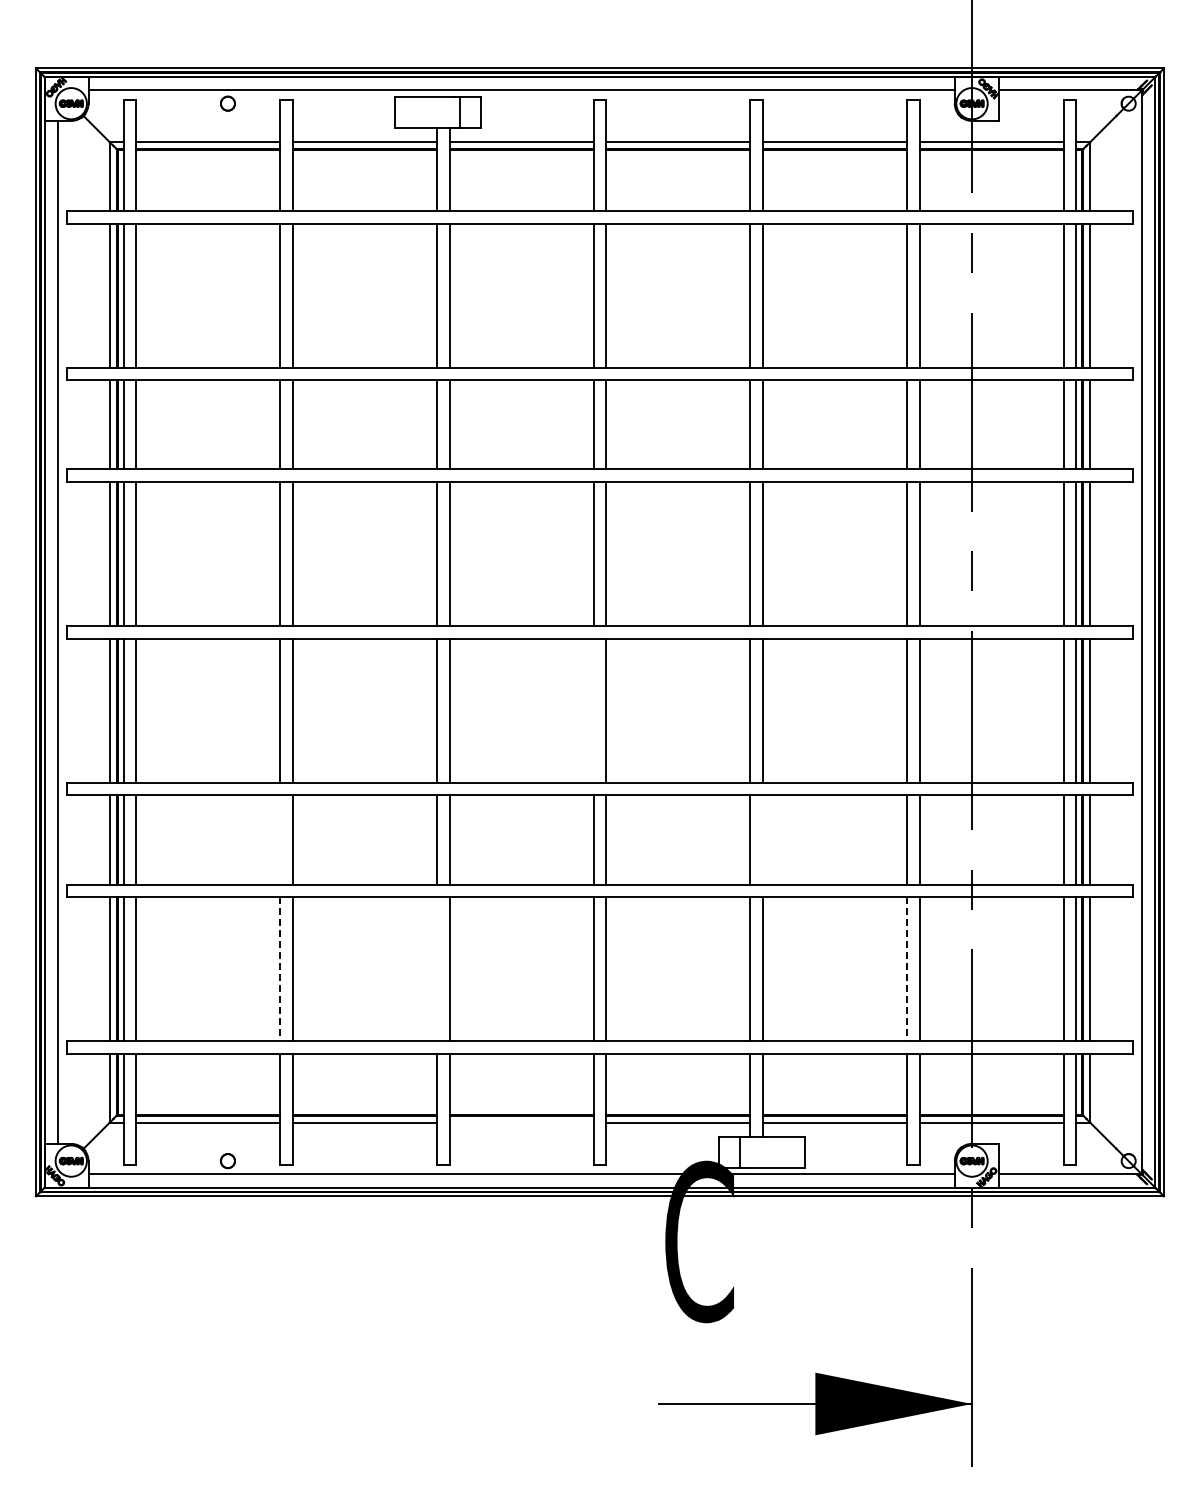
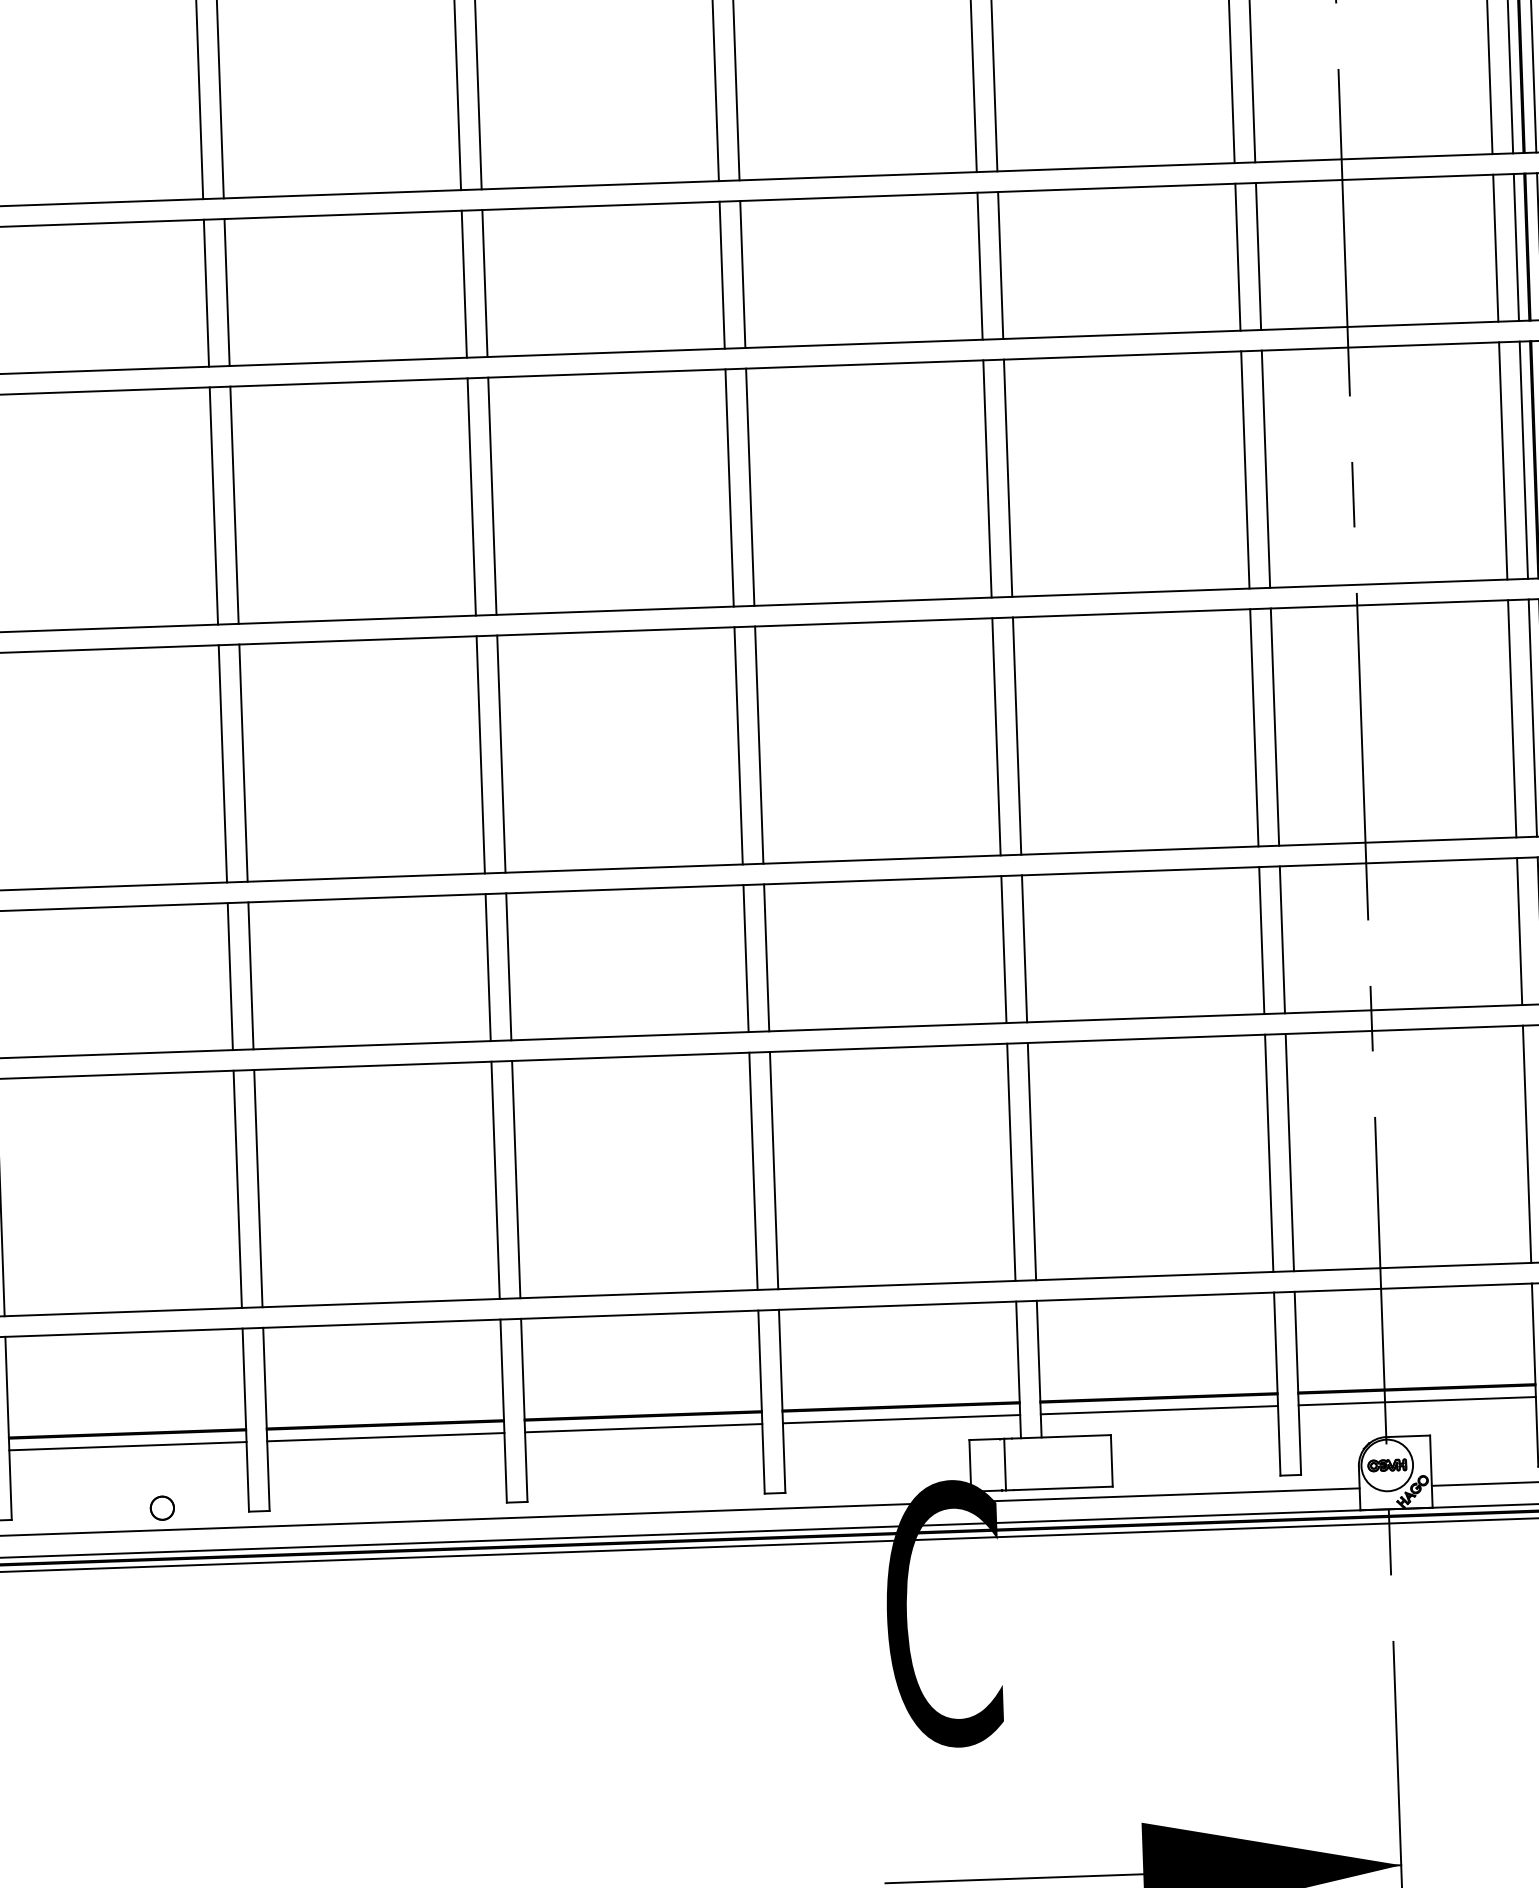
line: (593, 710) -> (738, 745), added
line: (280, 839) -> (230, 975), added
line: (762, 839) -> (1023, 948), added
line: (280, 969) -> (237, 1189), dashed -> solid
line: (437, 969) -> (496, 1180), added
line: (907, 969) -> (1270, 1153), dashed -> solid
line: (521, 1122) -> (643, 1427), added

